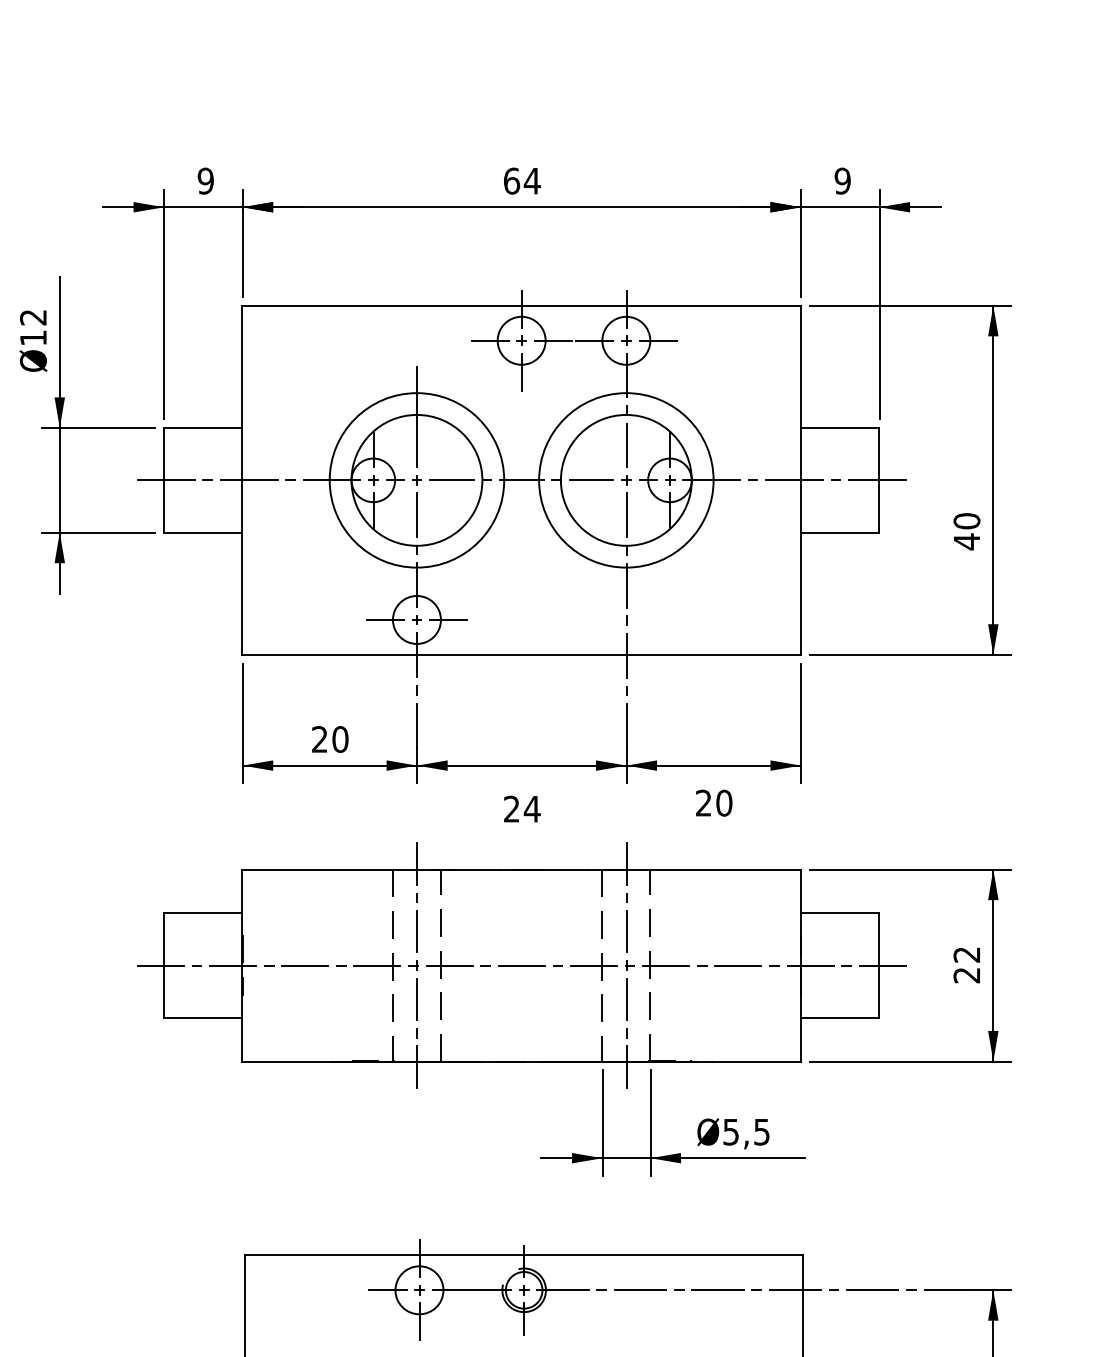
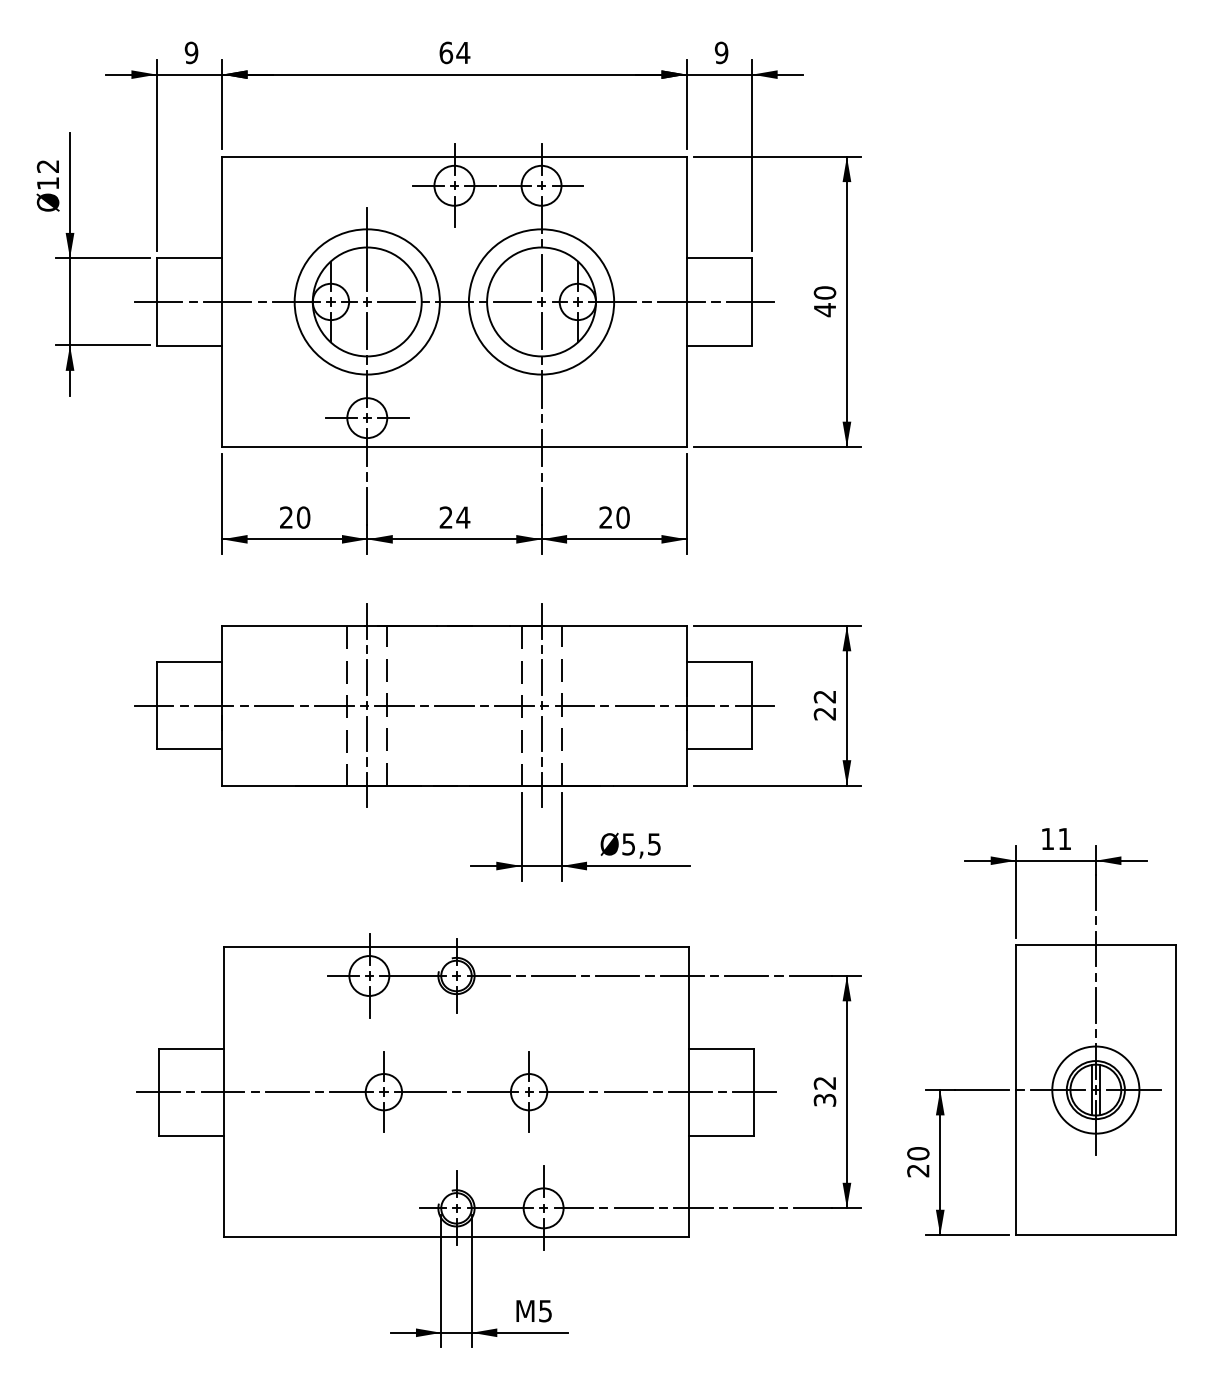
text: (966, 531) -> (824, 301), moved
text: (714, 803) -> (614, 517), moved
text: (521, 809) -> (454, 517), moved

